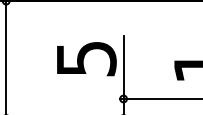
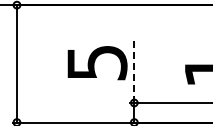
line: (123, 67) -> (134, 71), solid -> dashed

